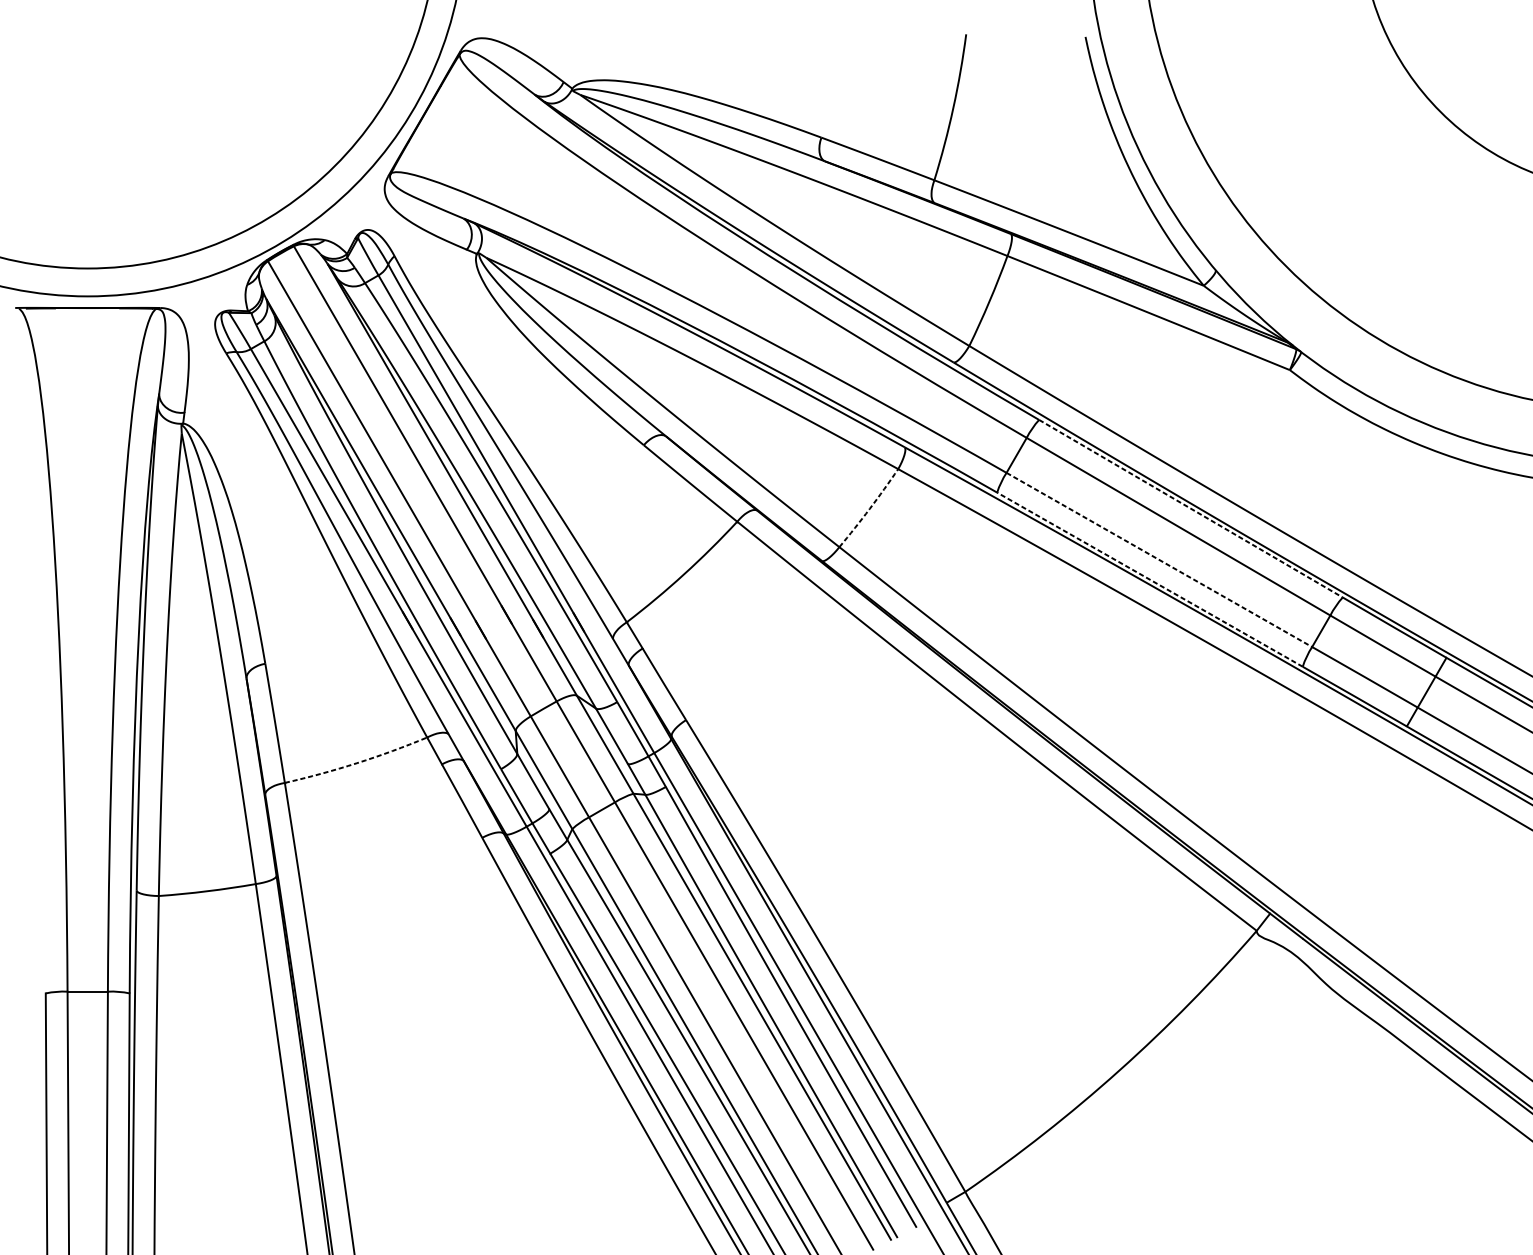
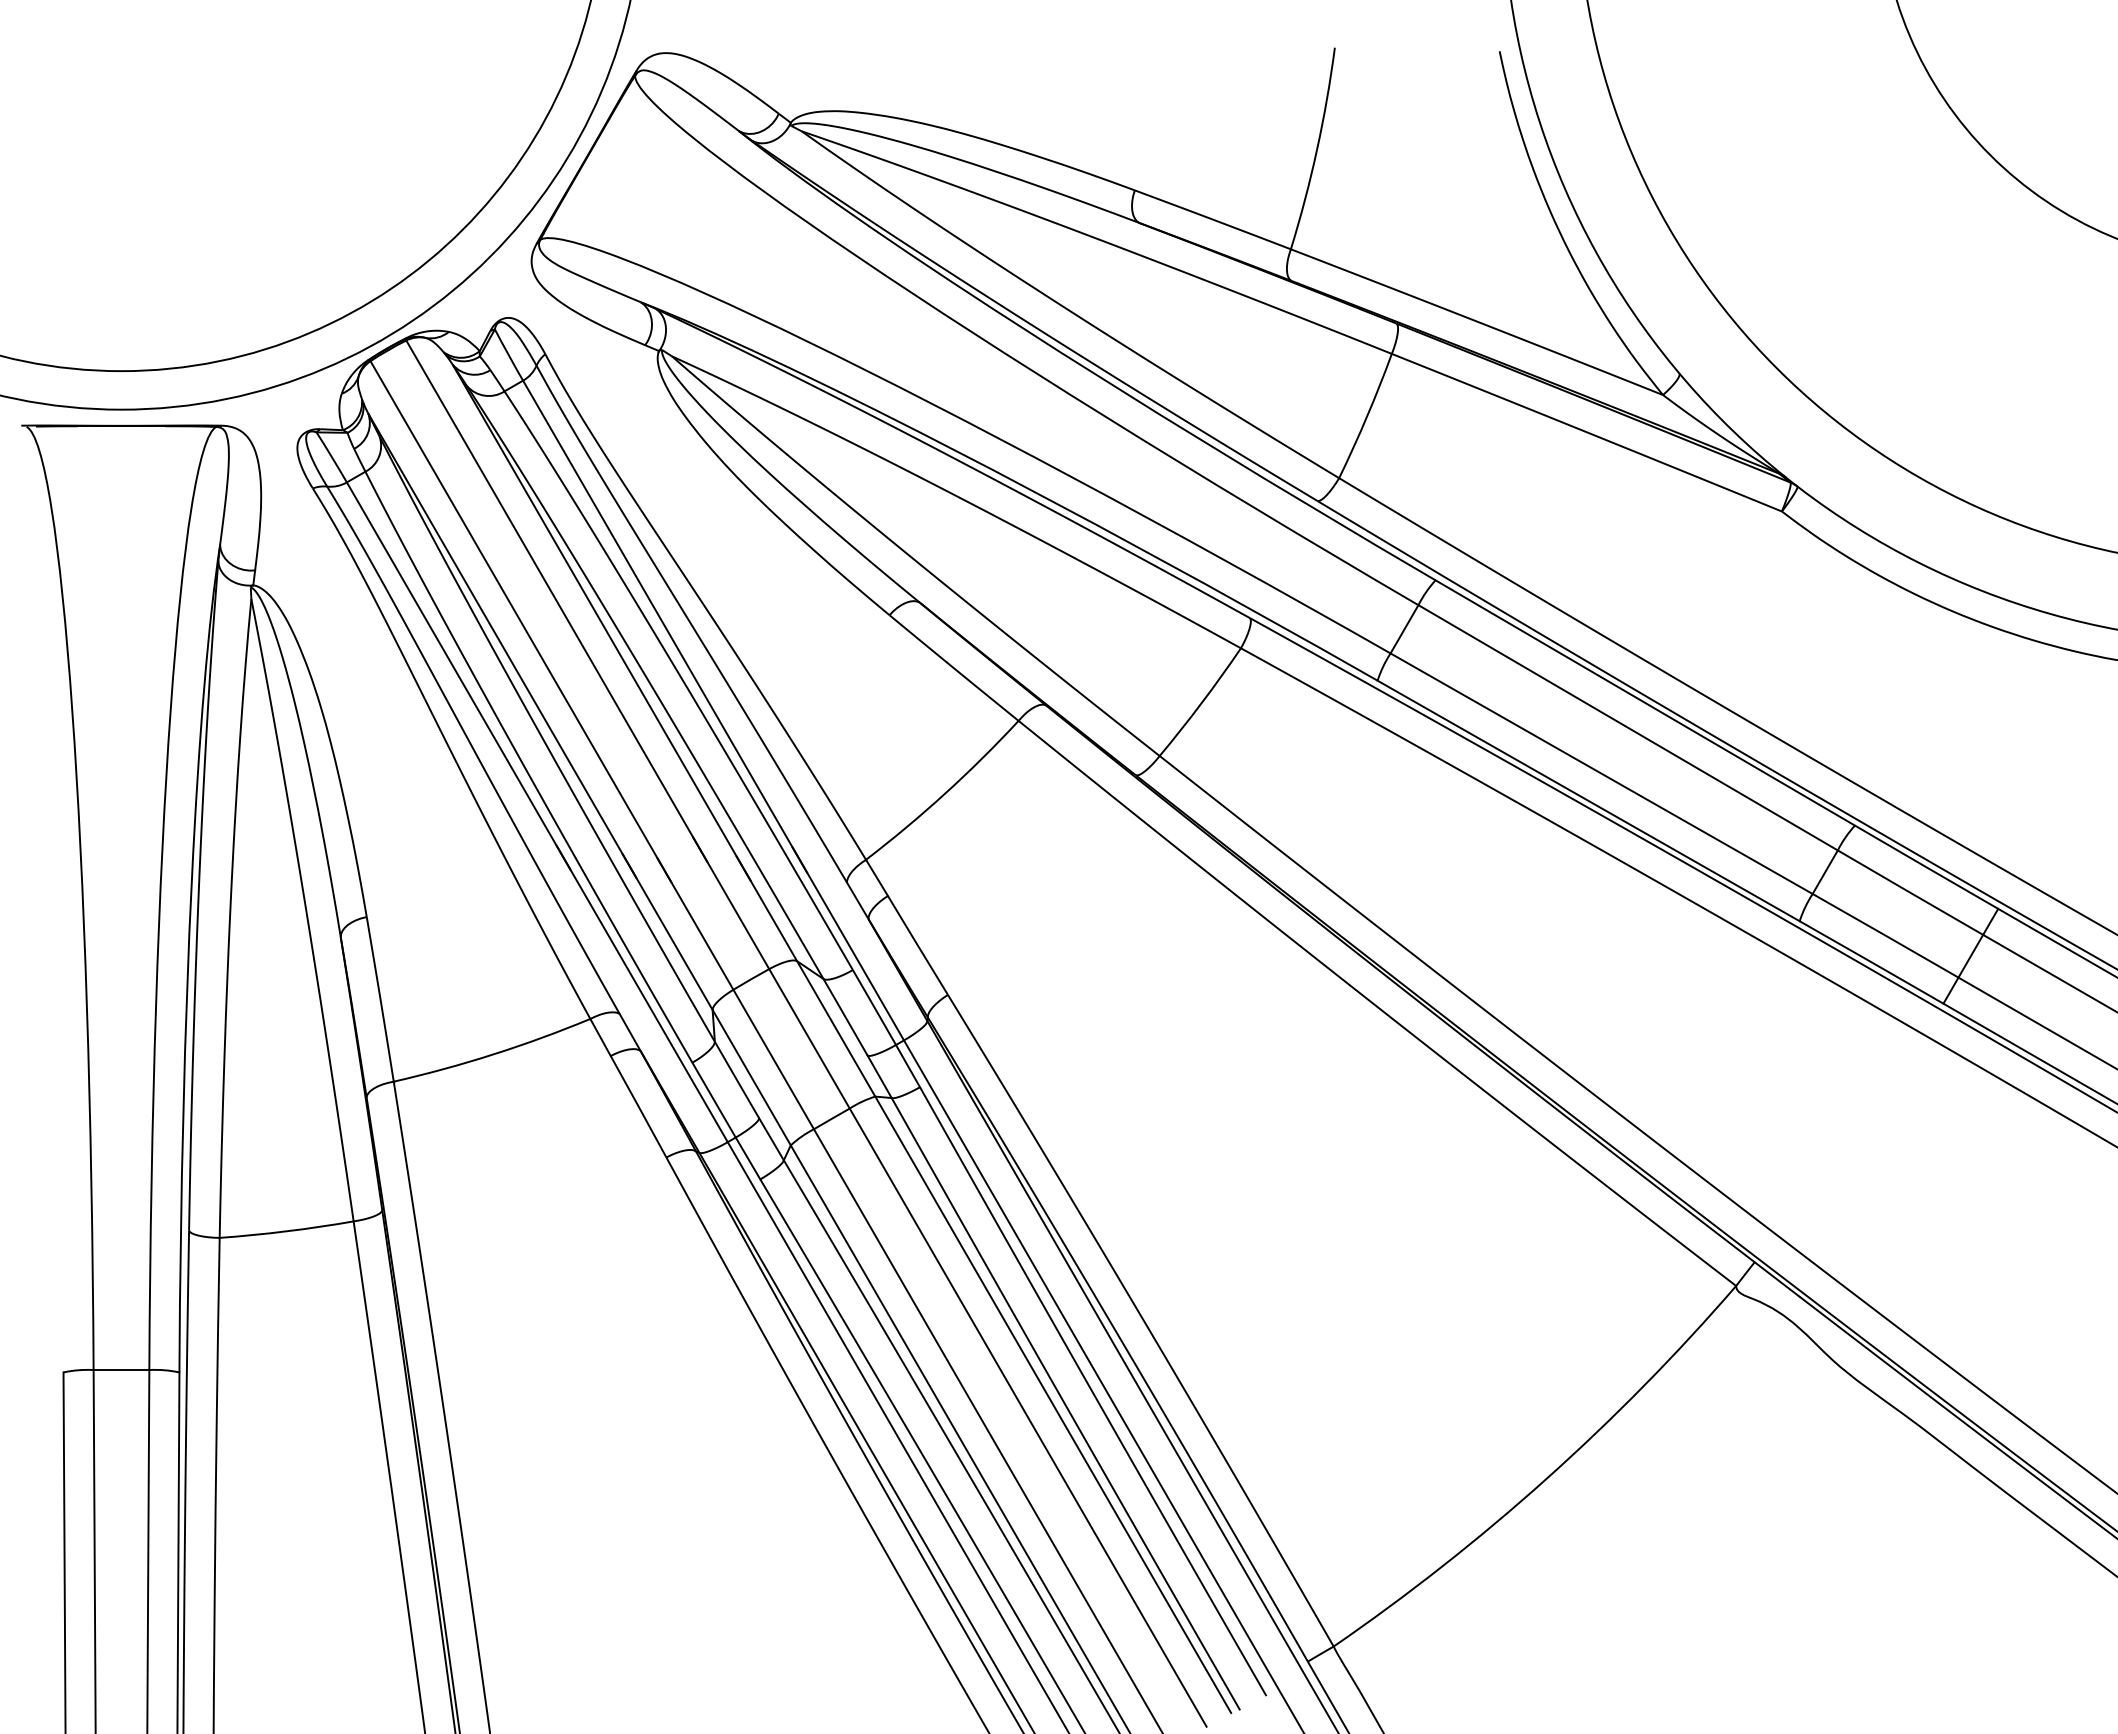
line: (1191, 508) -> (1645, 702), dashed -> solid
arc: (869, 509) -> (1201, 703), dashed -> solid
line: (1159, 559) -> (1601, 773), dashed -> solid
line: (1149, 579) -> (1588, 800), dashed -> solid
arc: (357, 763) -> (493, 1054), dashed -> solid

